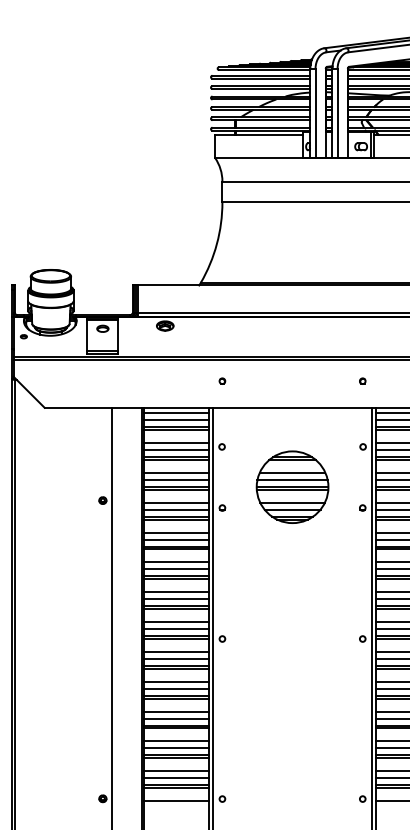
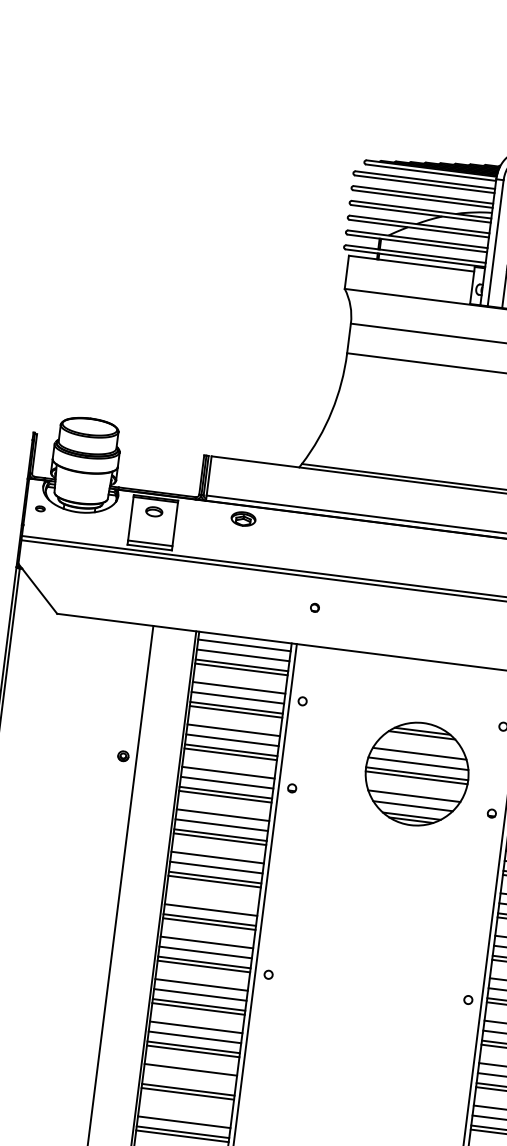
part: (292, 486) -> (417, 773), moved
line: (176, 592) -> (211, 900), removed
line: (176, 718) -> (188, 1079), removed
line: (176, 741) -> (184, 1112), removed

